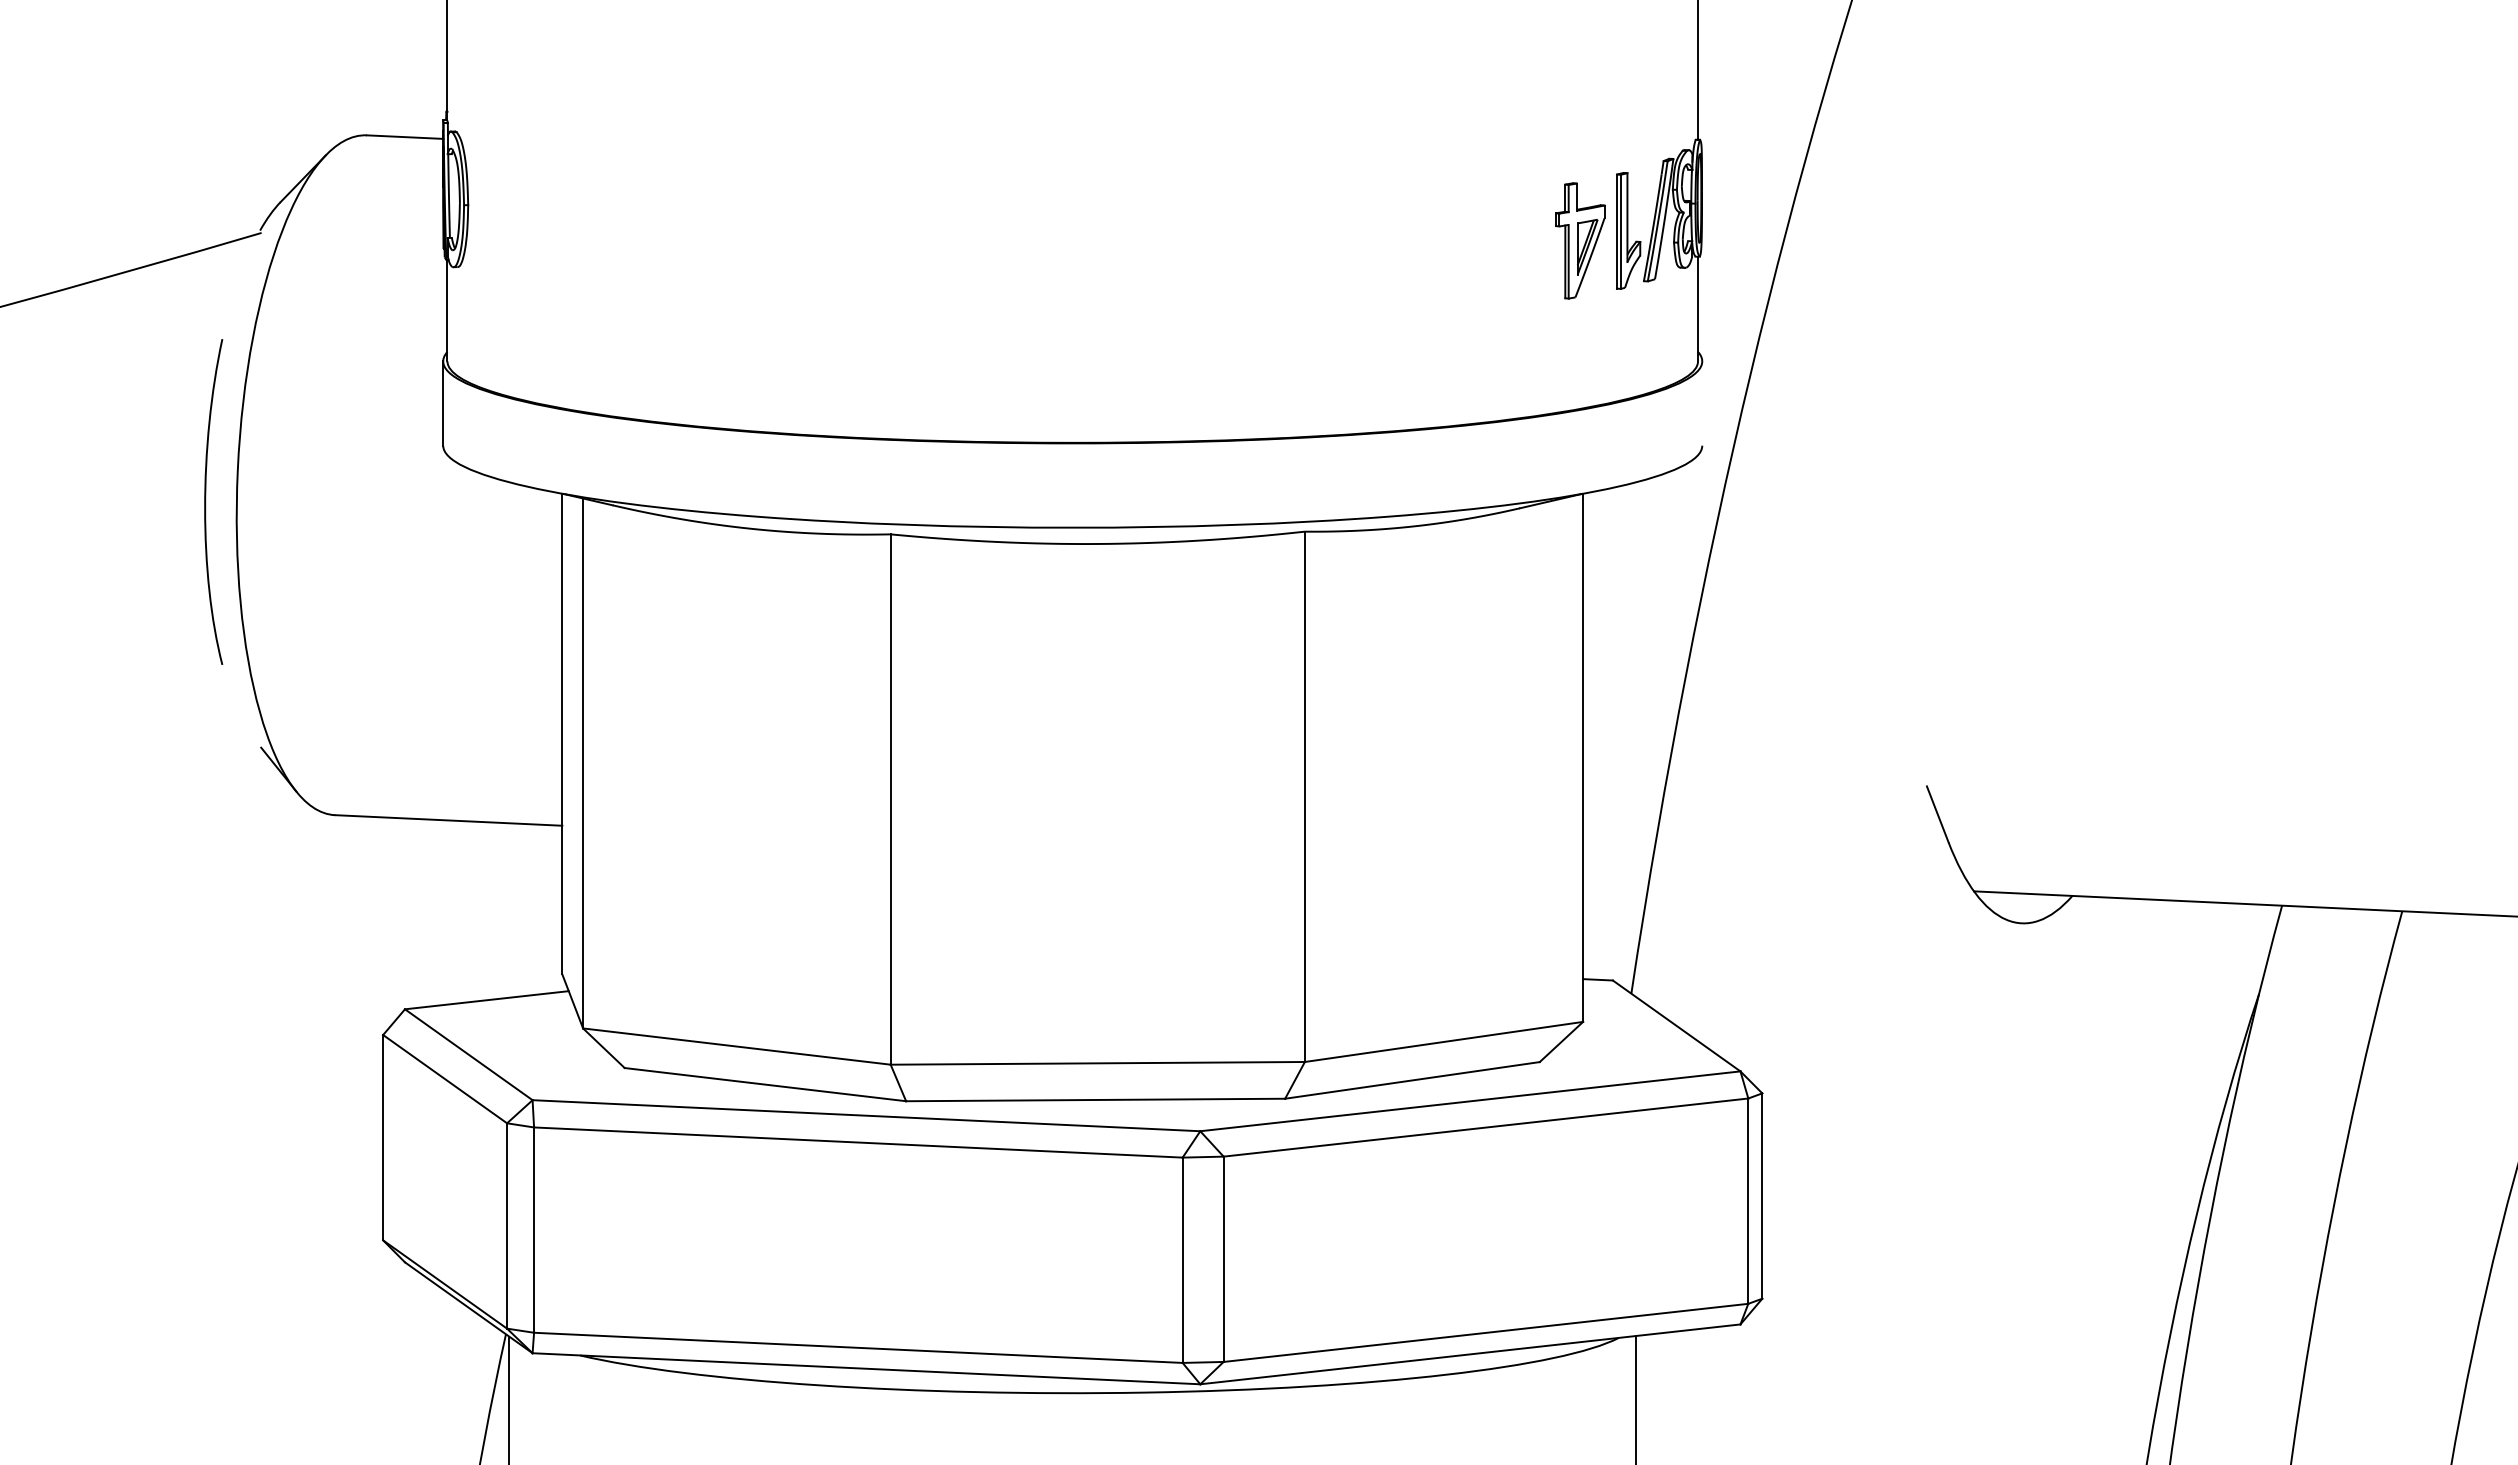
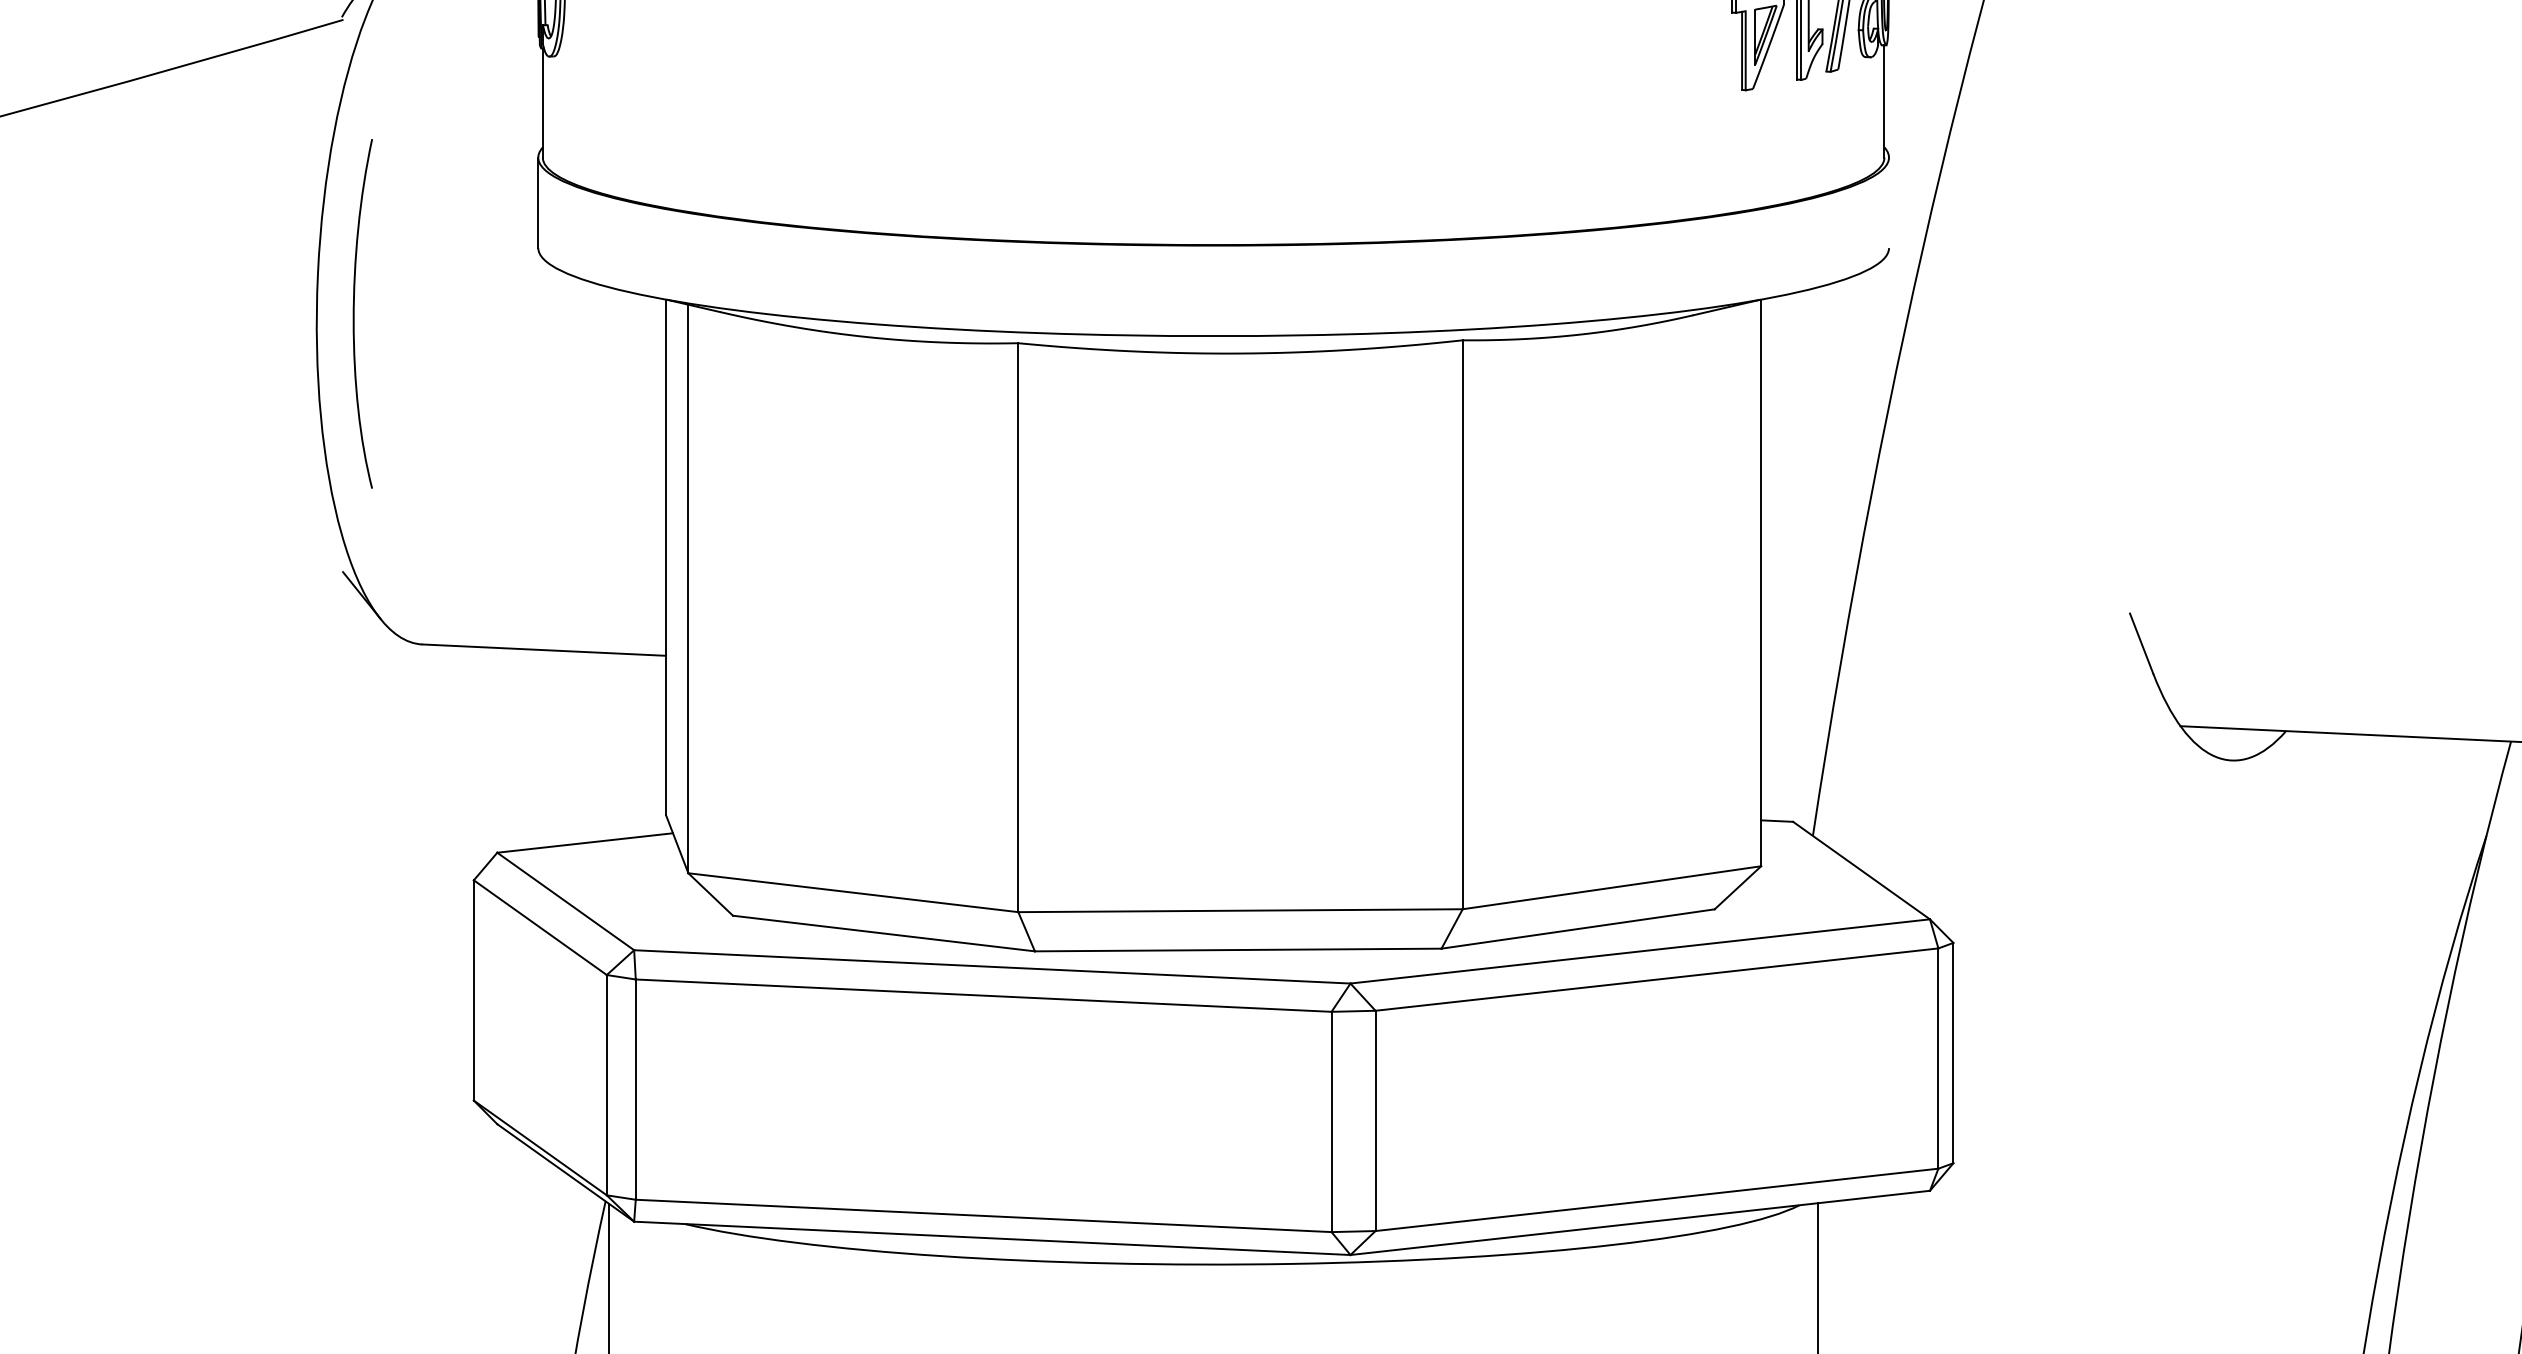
curve: (206, 501) -> (355, 313), moved

